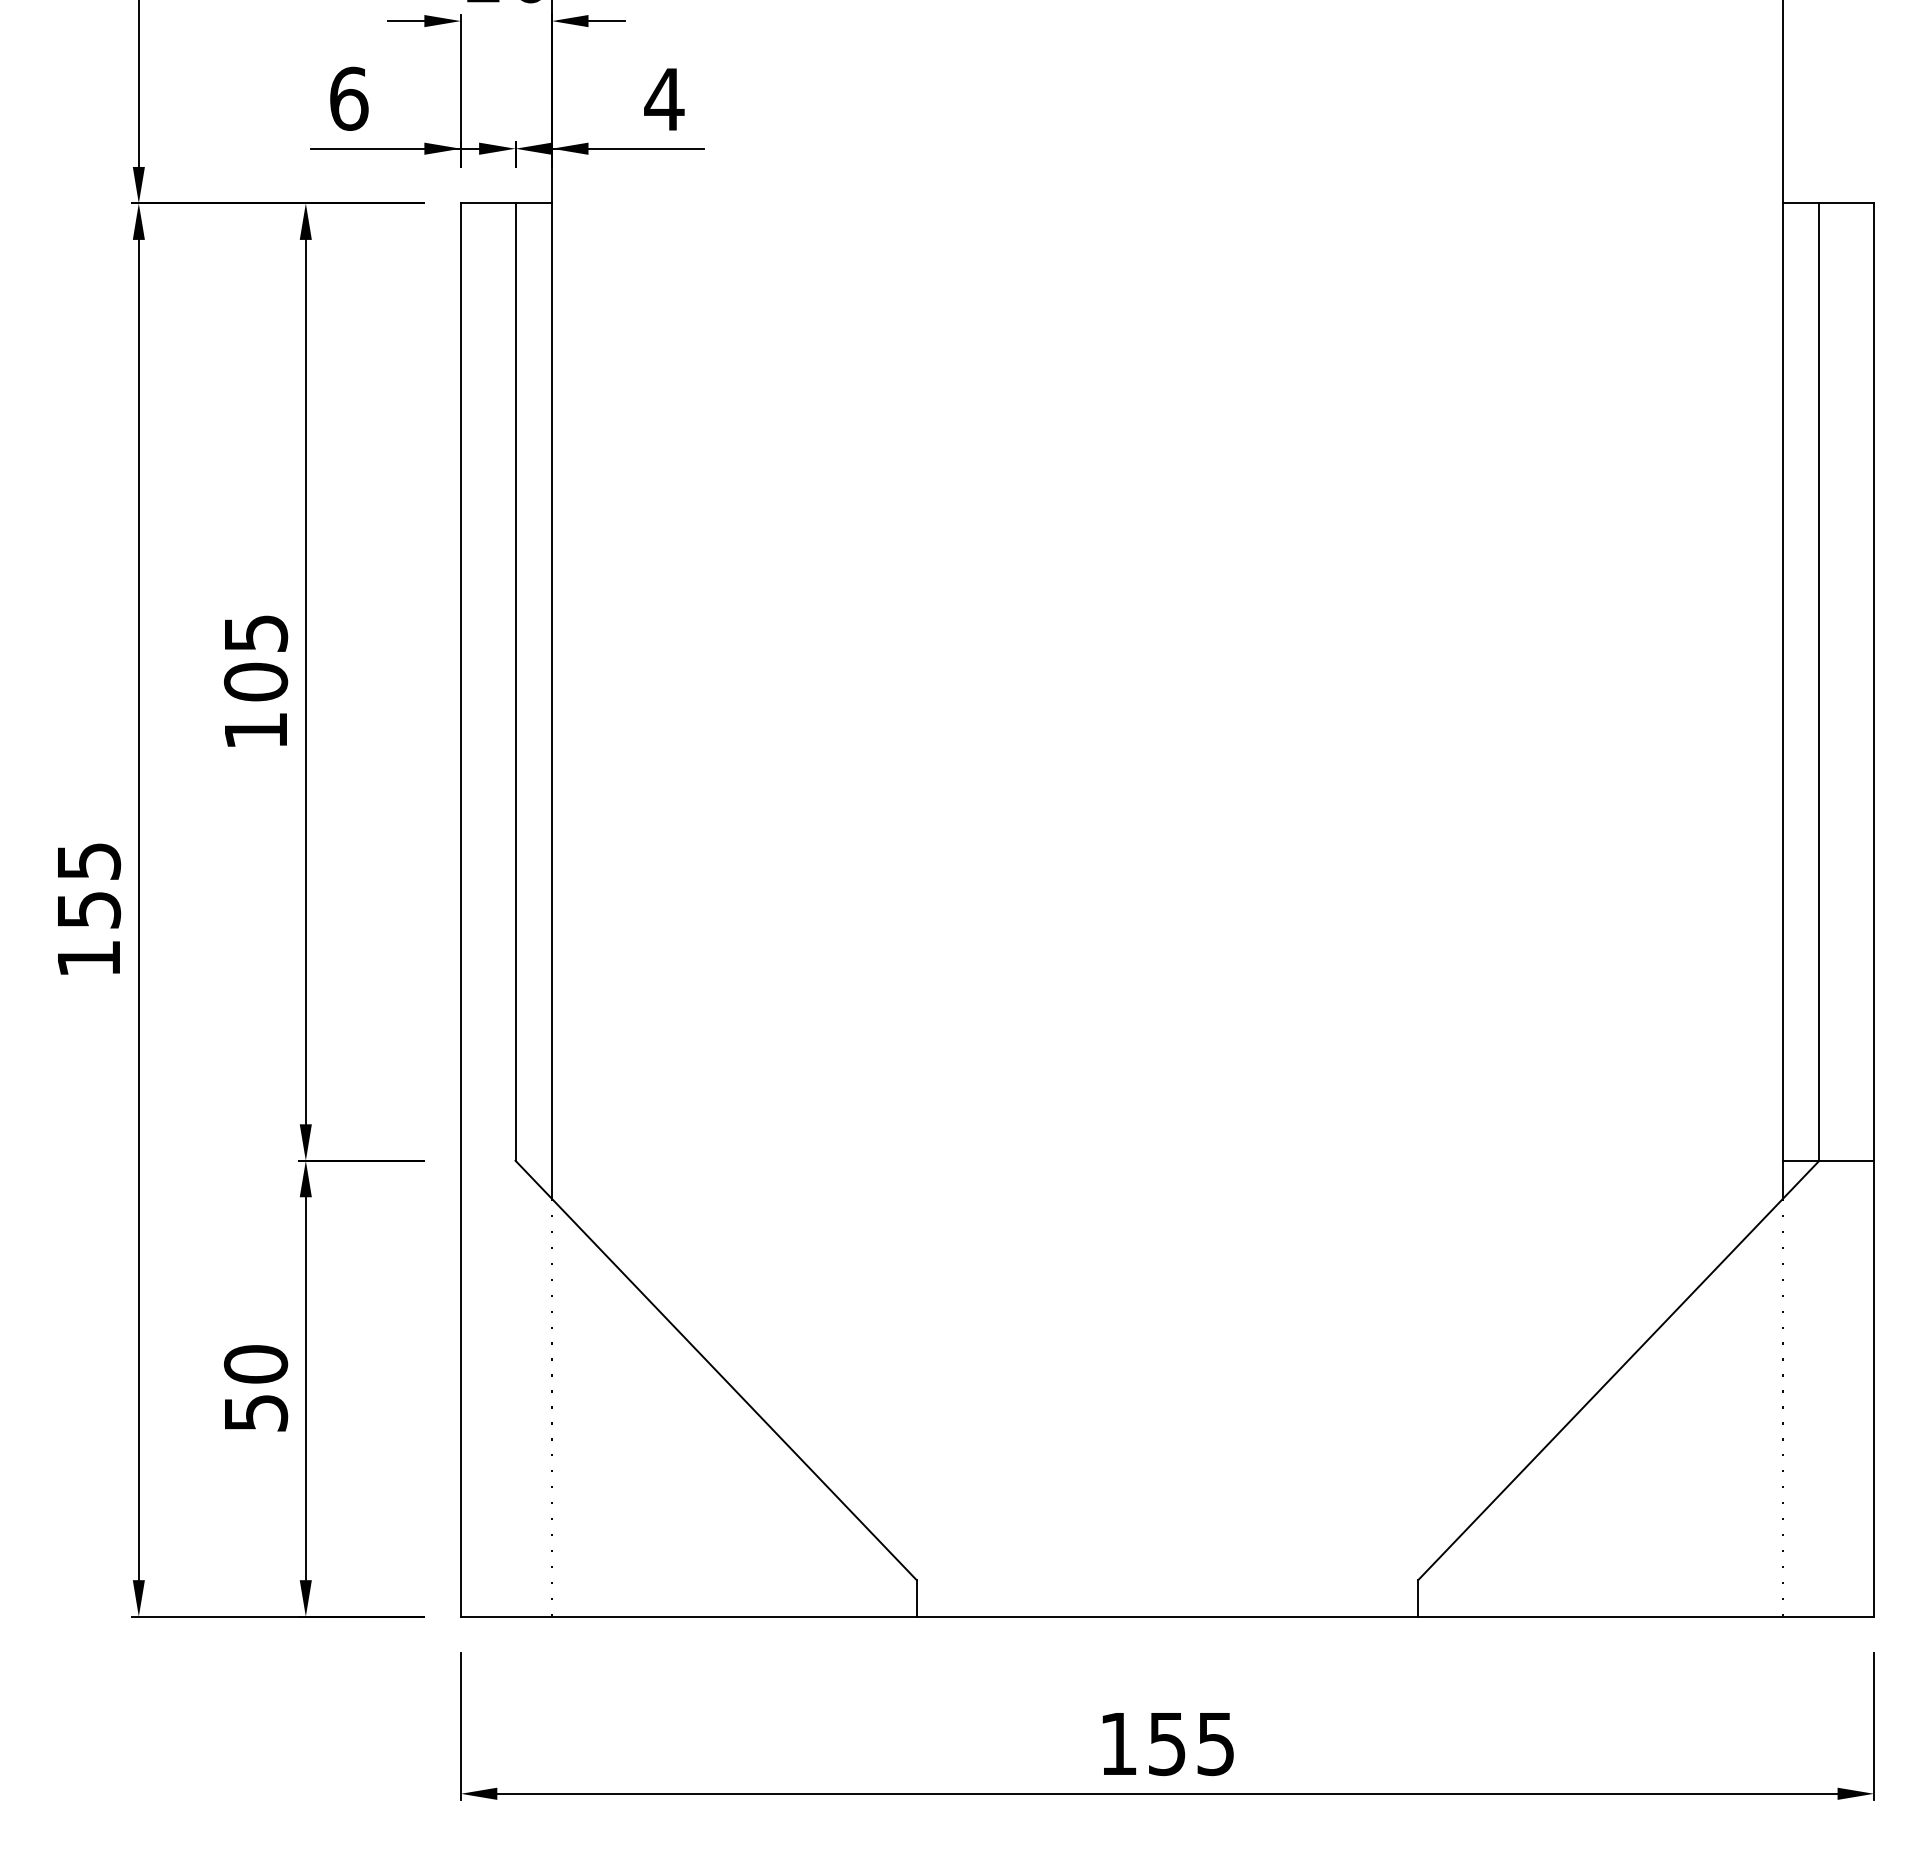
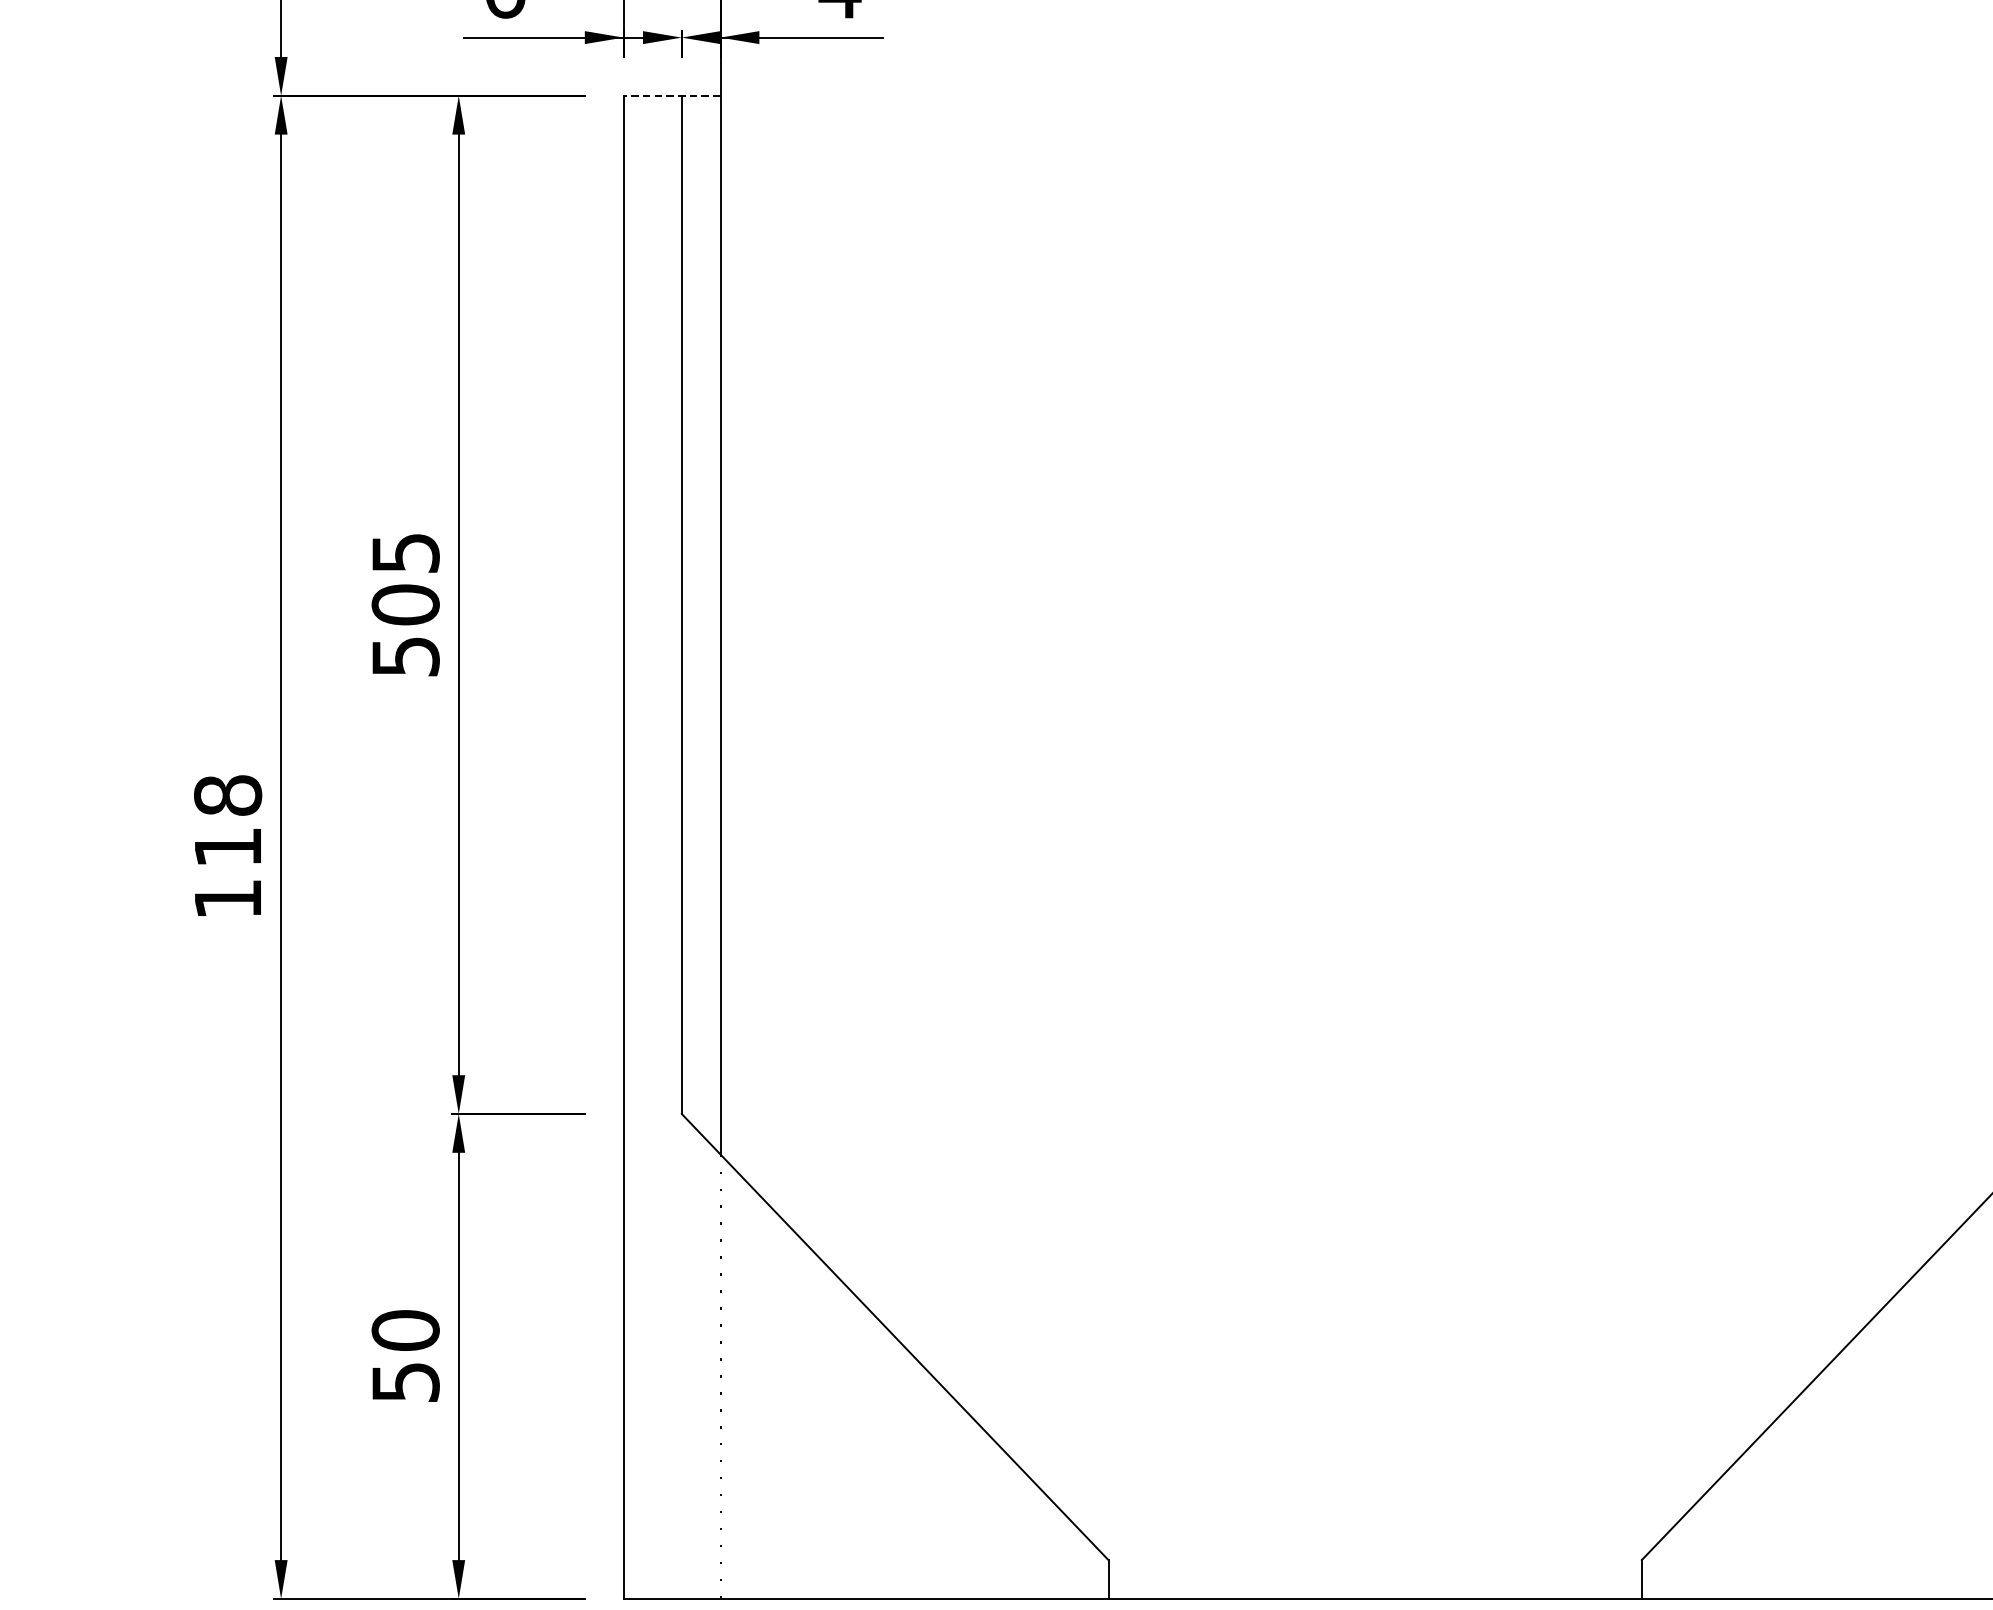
line: (506, 203) -> (672, 95), solid -> dashed
text: (256, 731) -> (406, 657), 105 -> 505
text: (88, 885) -> (227, 821), 155 -> 118

